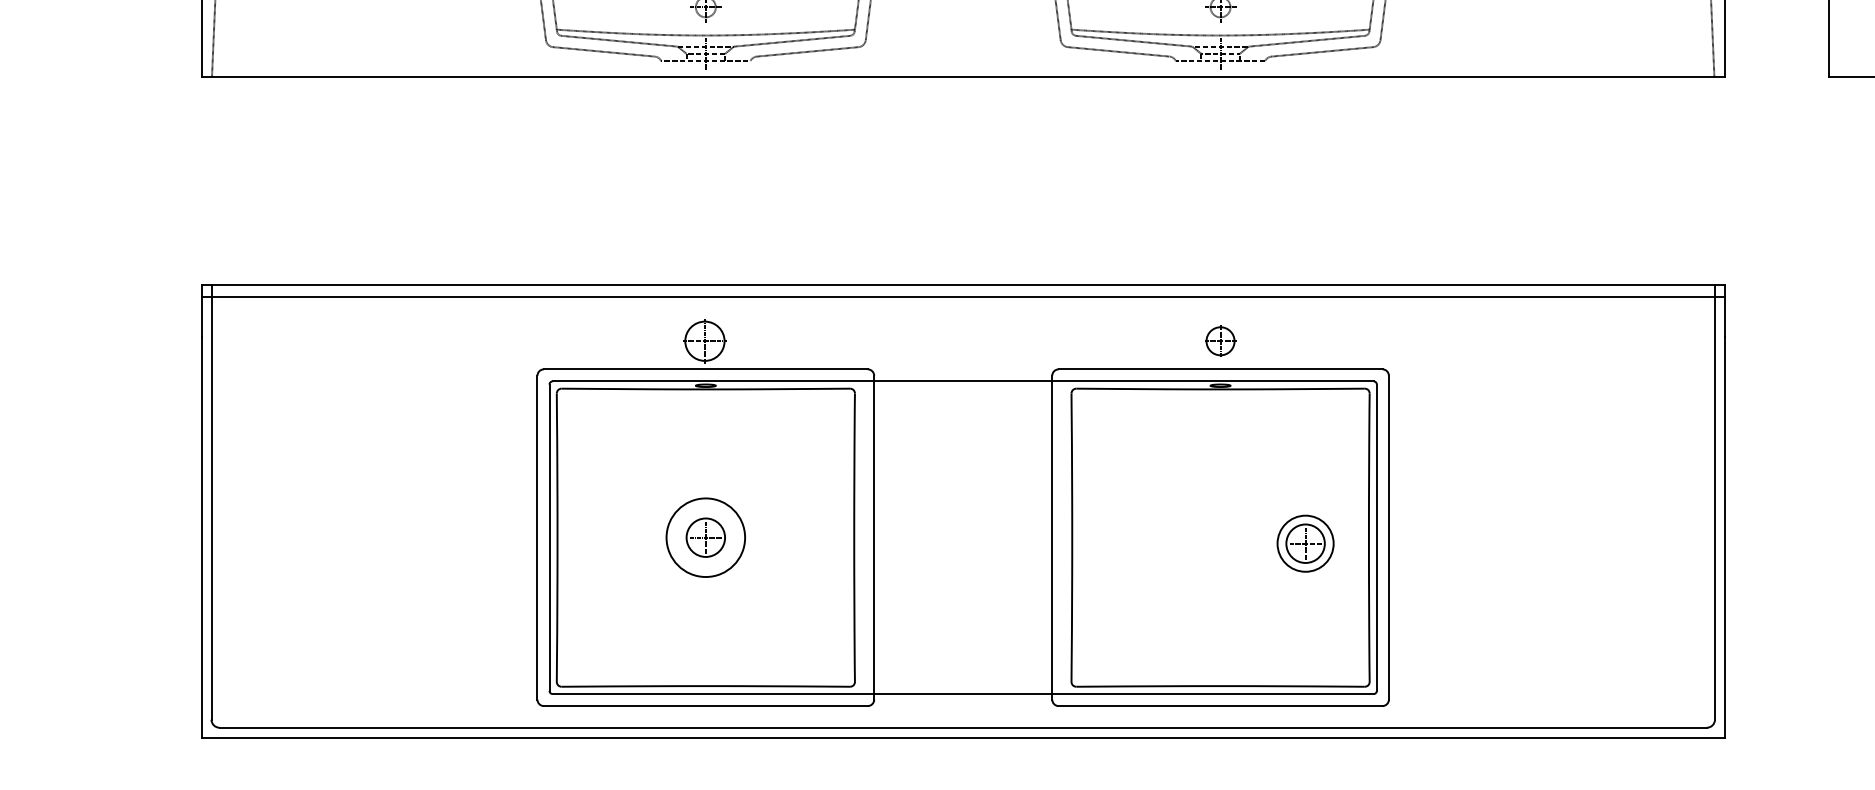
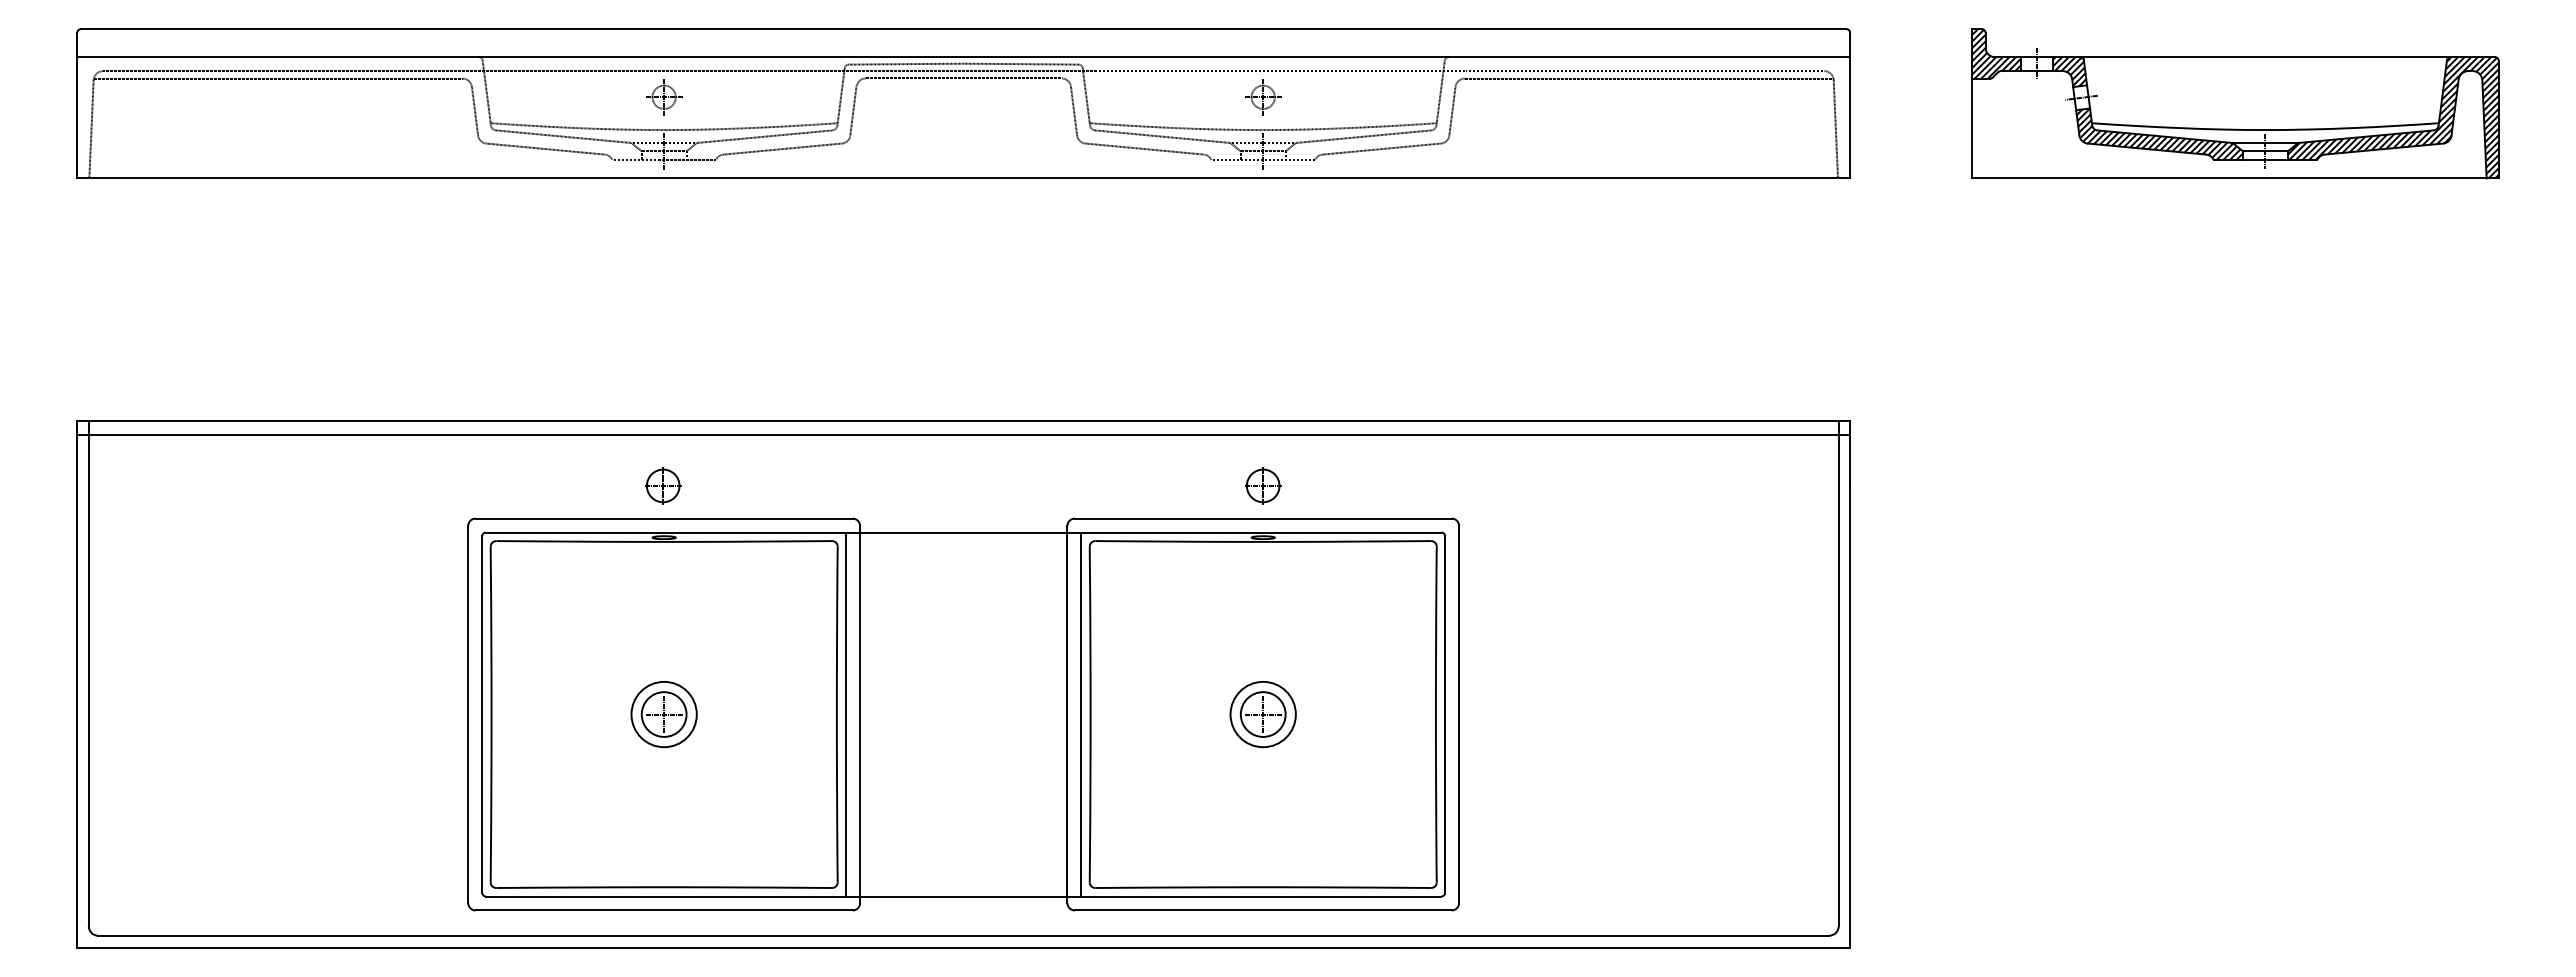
part: (705, 340) -> (663, 485), size x0.71
circle: (705, 537) -> (663, 714), size x0.71
line: (862, 537) -> (846, 714), added
line: (1064, 537) -> (1081, 714), added
part: (1304, 543) -> (1262, 714), moved

